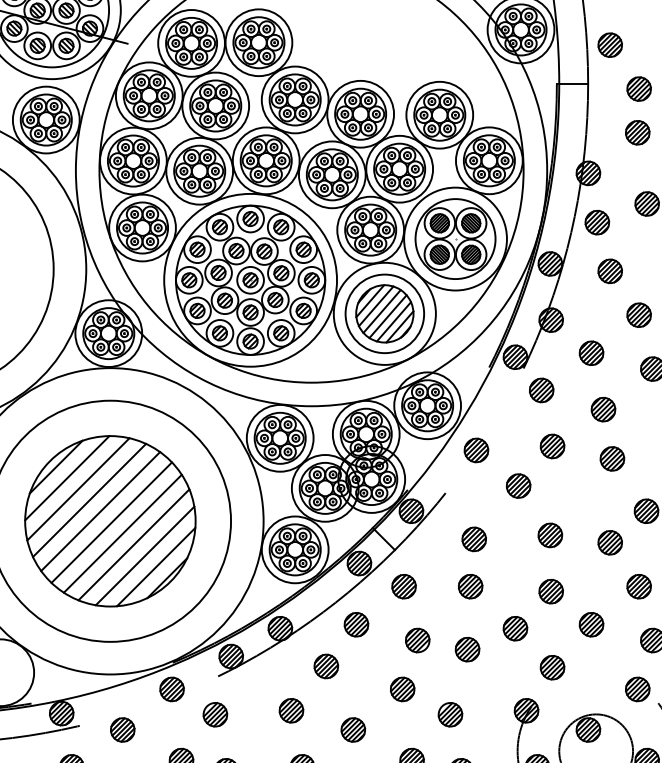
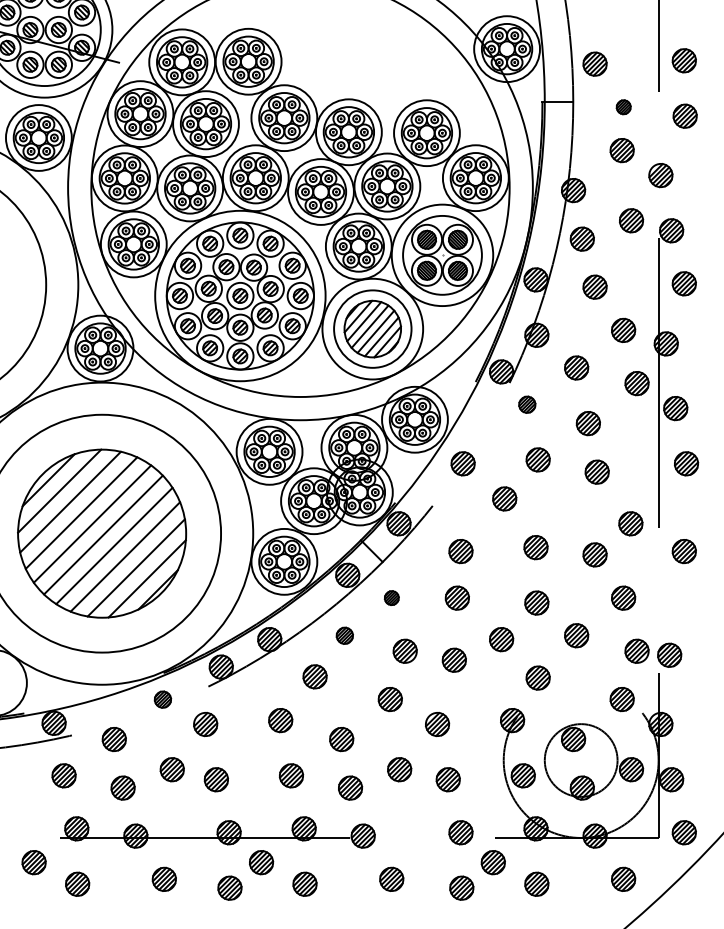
part: (639, 88) -> (623, 106), size x0.6
part: (540, 390) -> (526, 404), size x0.7
part: (403, 586) -> (391, 597), size x0.6
part: (356, 624) -> (344, 635), size x0.7
part: (171, 689) -> (162, 699), size x0.7

